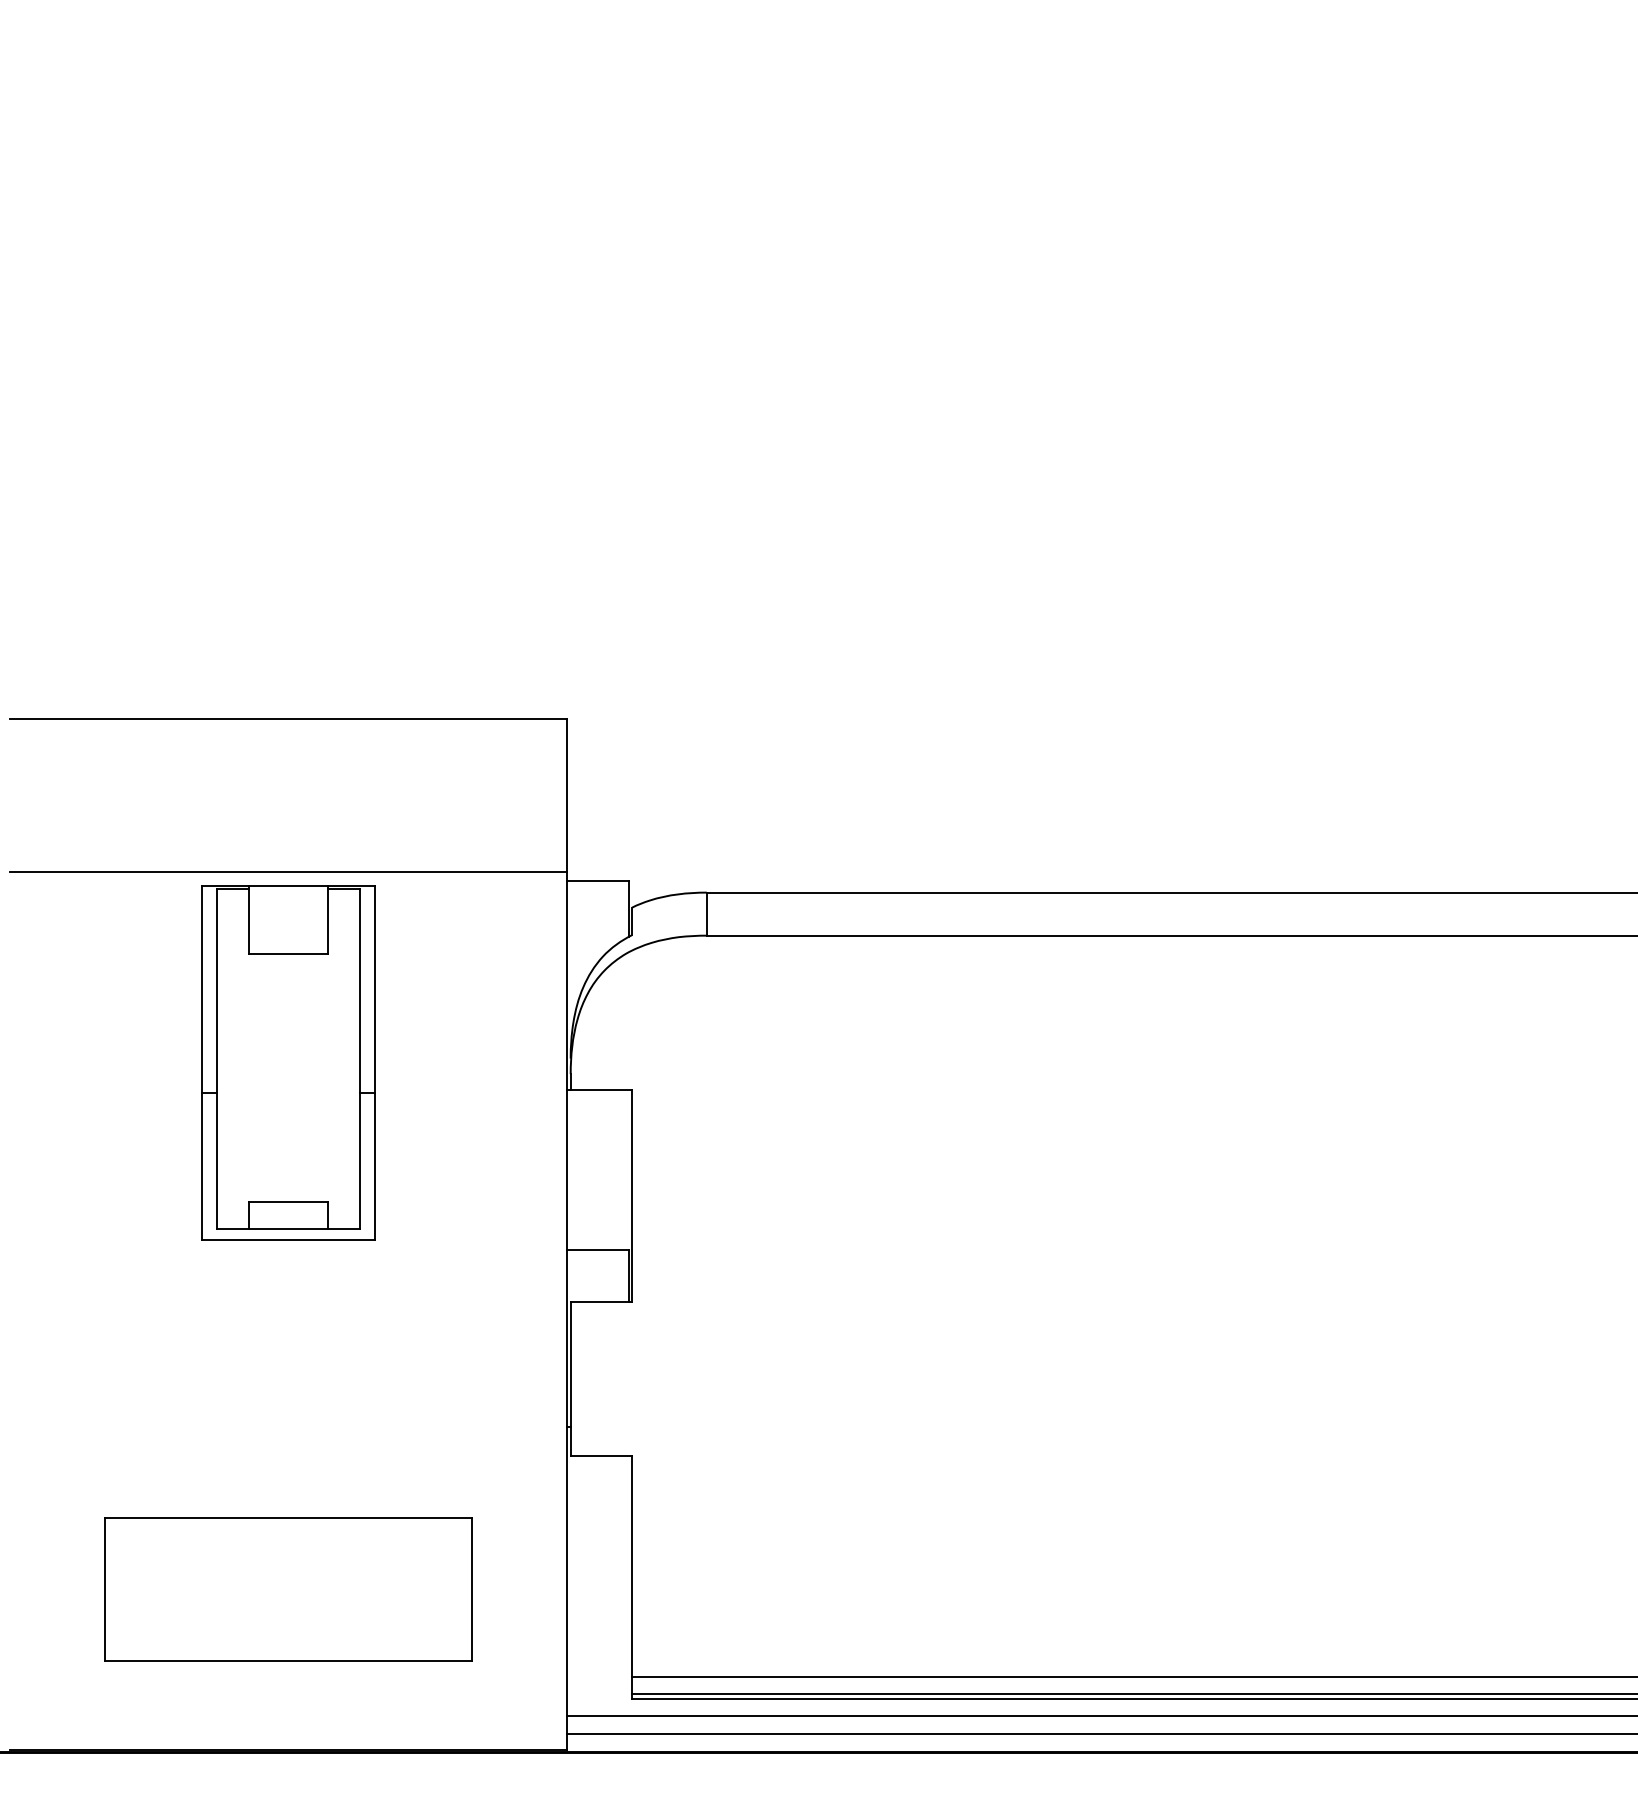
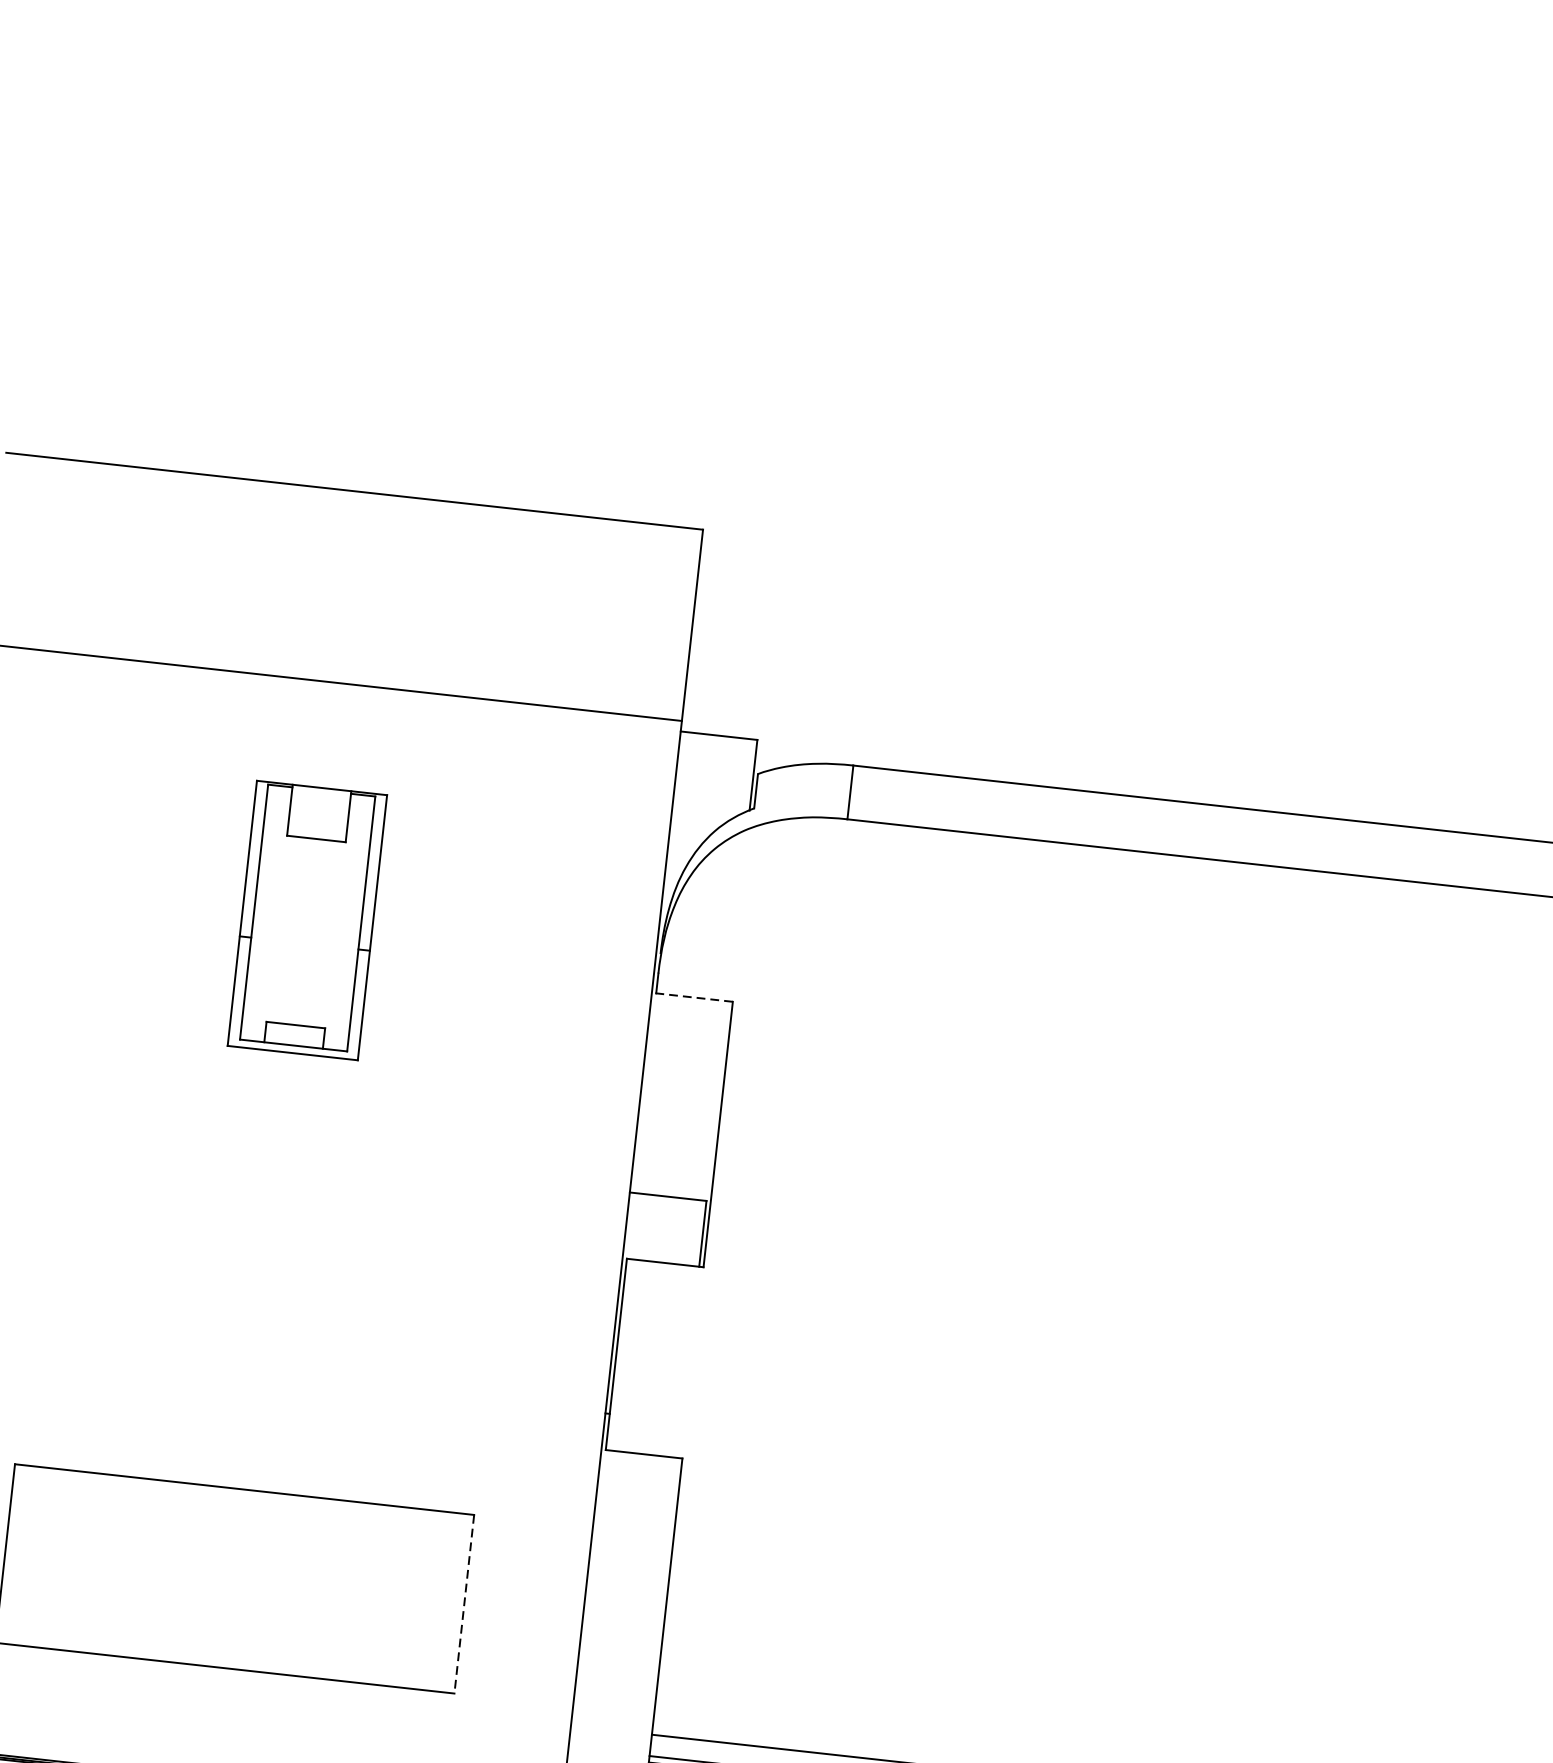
part: (288, 1062) -> (307, 920), size x0.6
line: (599, 1089) -> (692, 996), solid -> dashed
line: (472, 1590) -> (464, 1605), solid -> dashed

